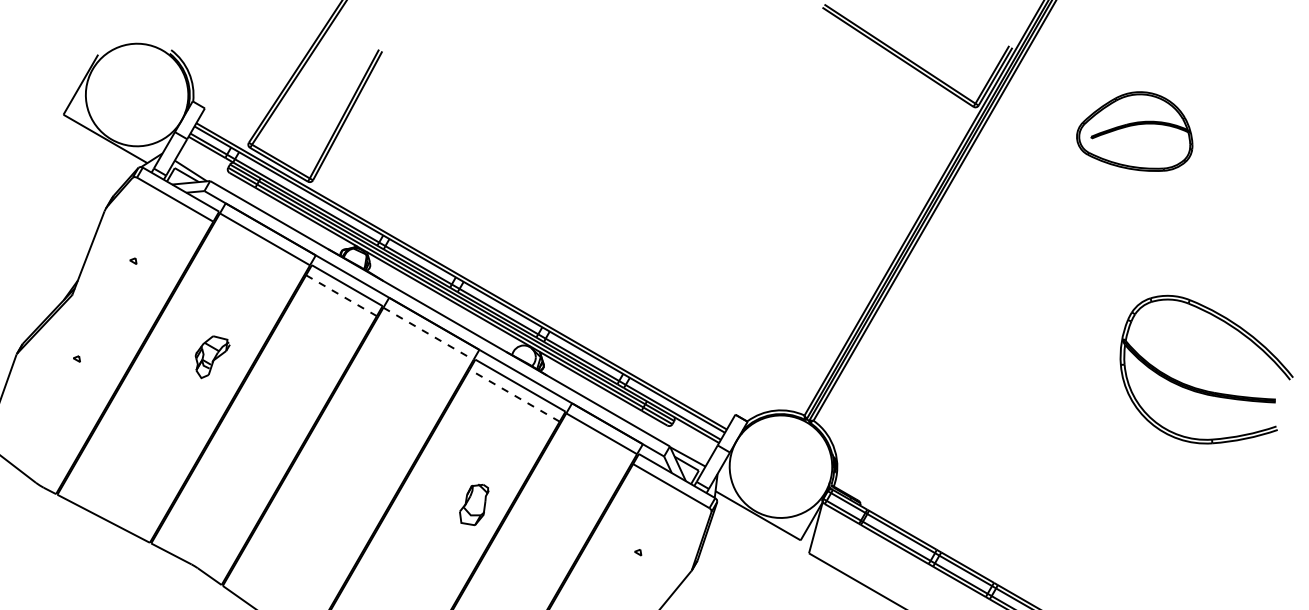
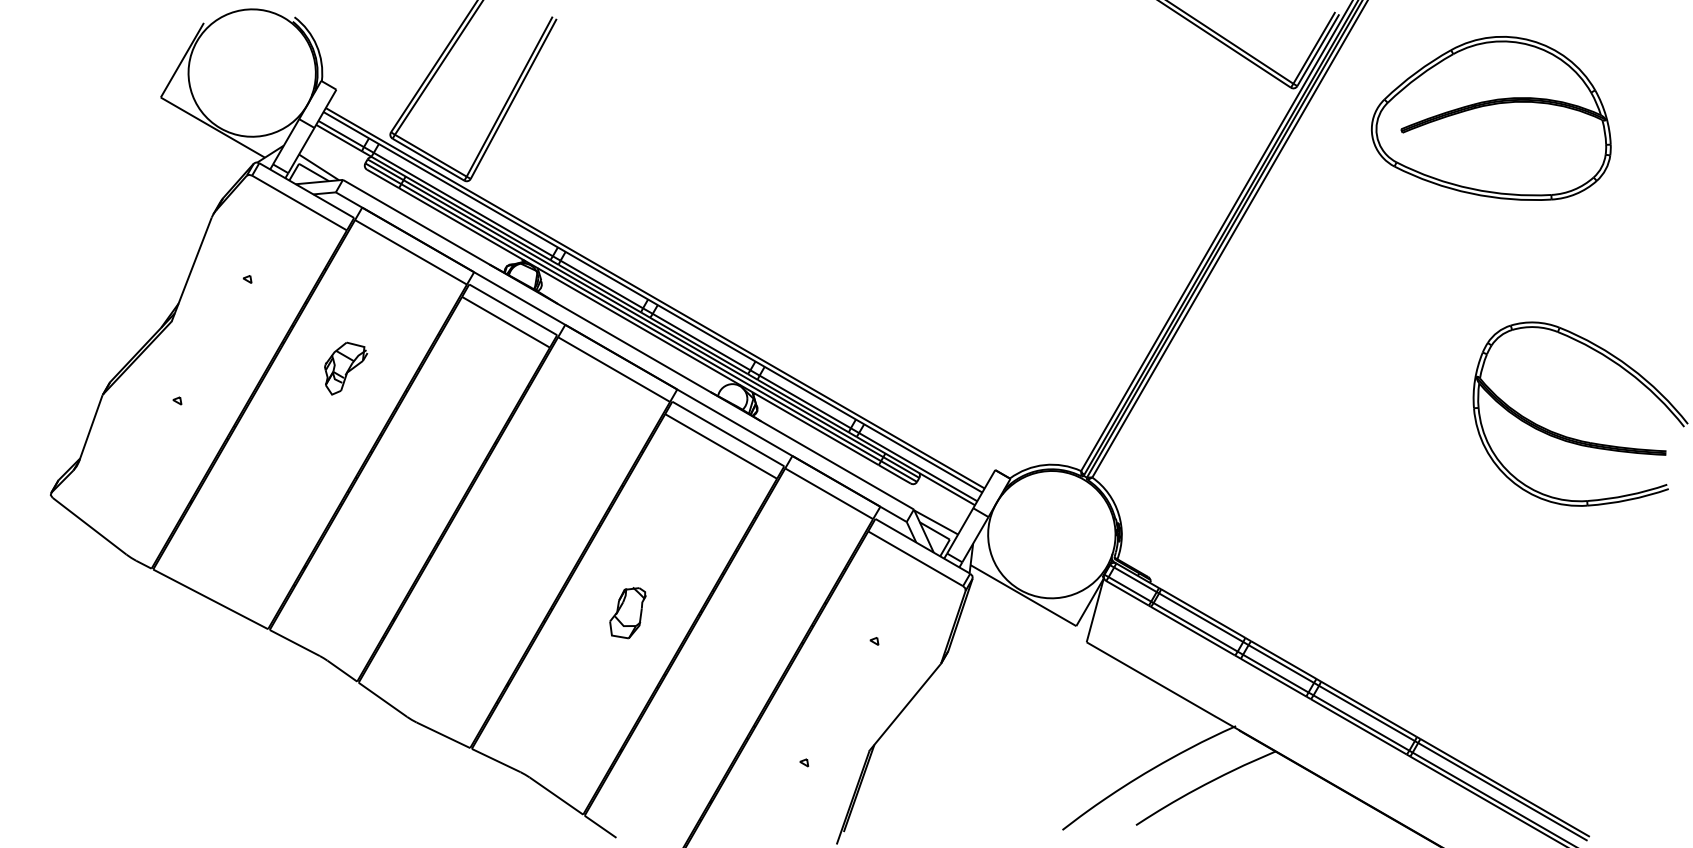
part: (1134, 131) -> (1490, 118), size x1.67
line: (341, 295) -> (506, 322), dashed -> solid
line: (428, 333) -> (614, 369), dashed -> solid
part: (213, 357) -> (346, 368), moved
line: (514, 395) -> (721, 446), dashed -> solid
part: (473, 505) -> (627, 613), moved

